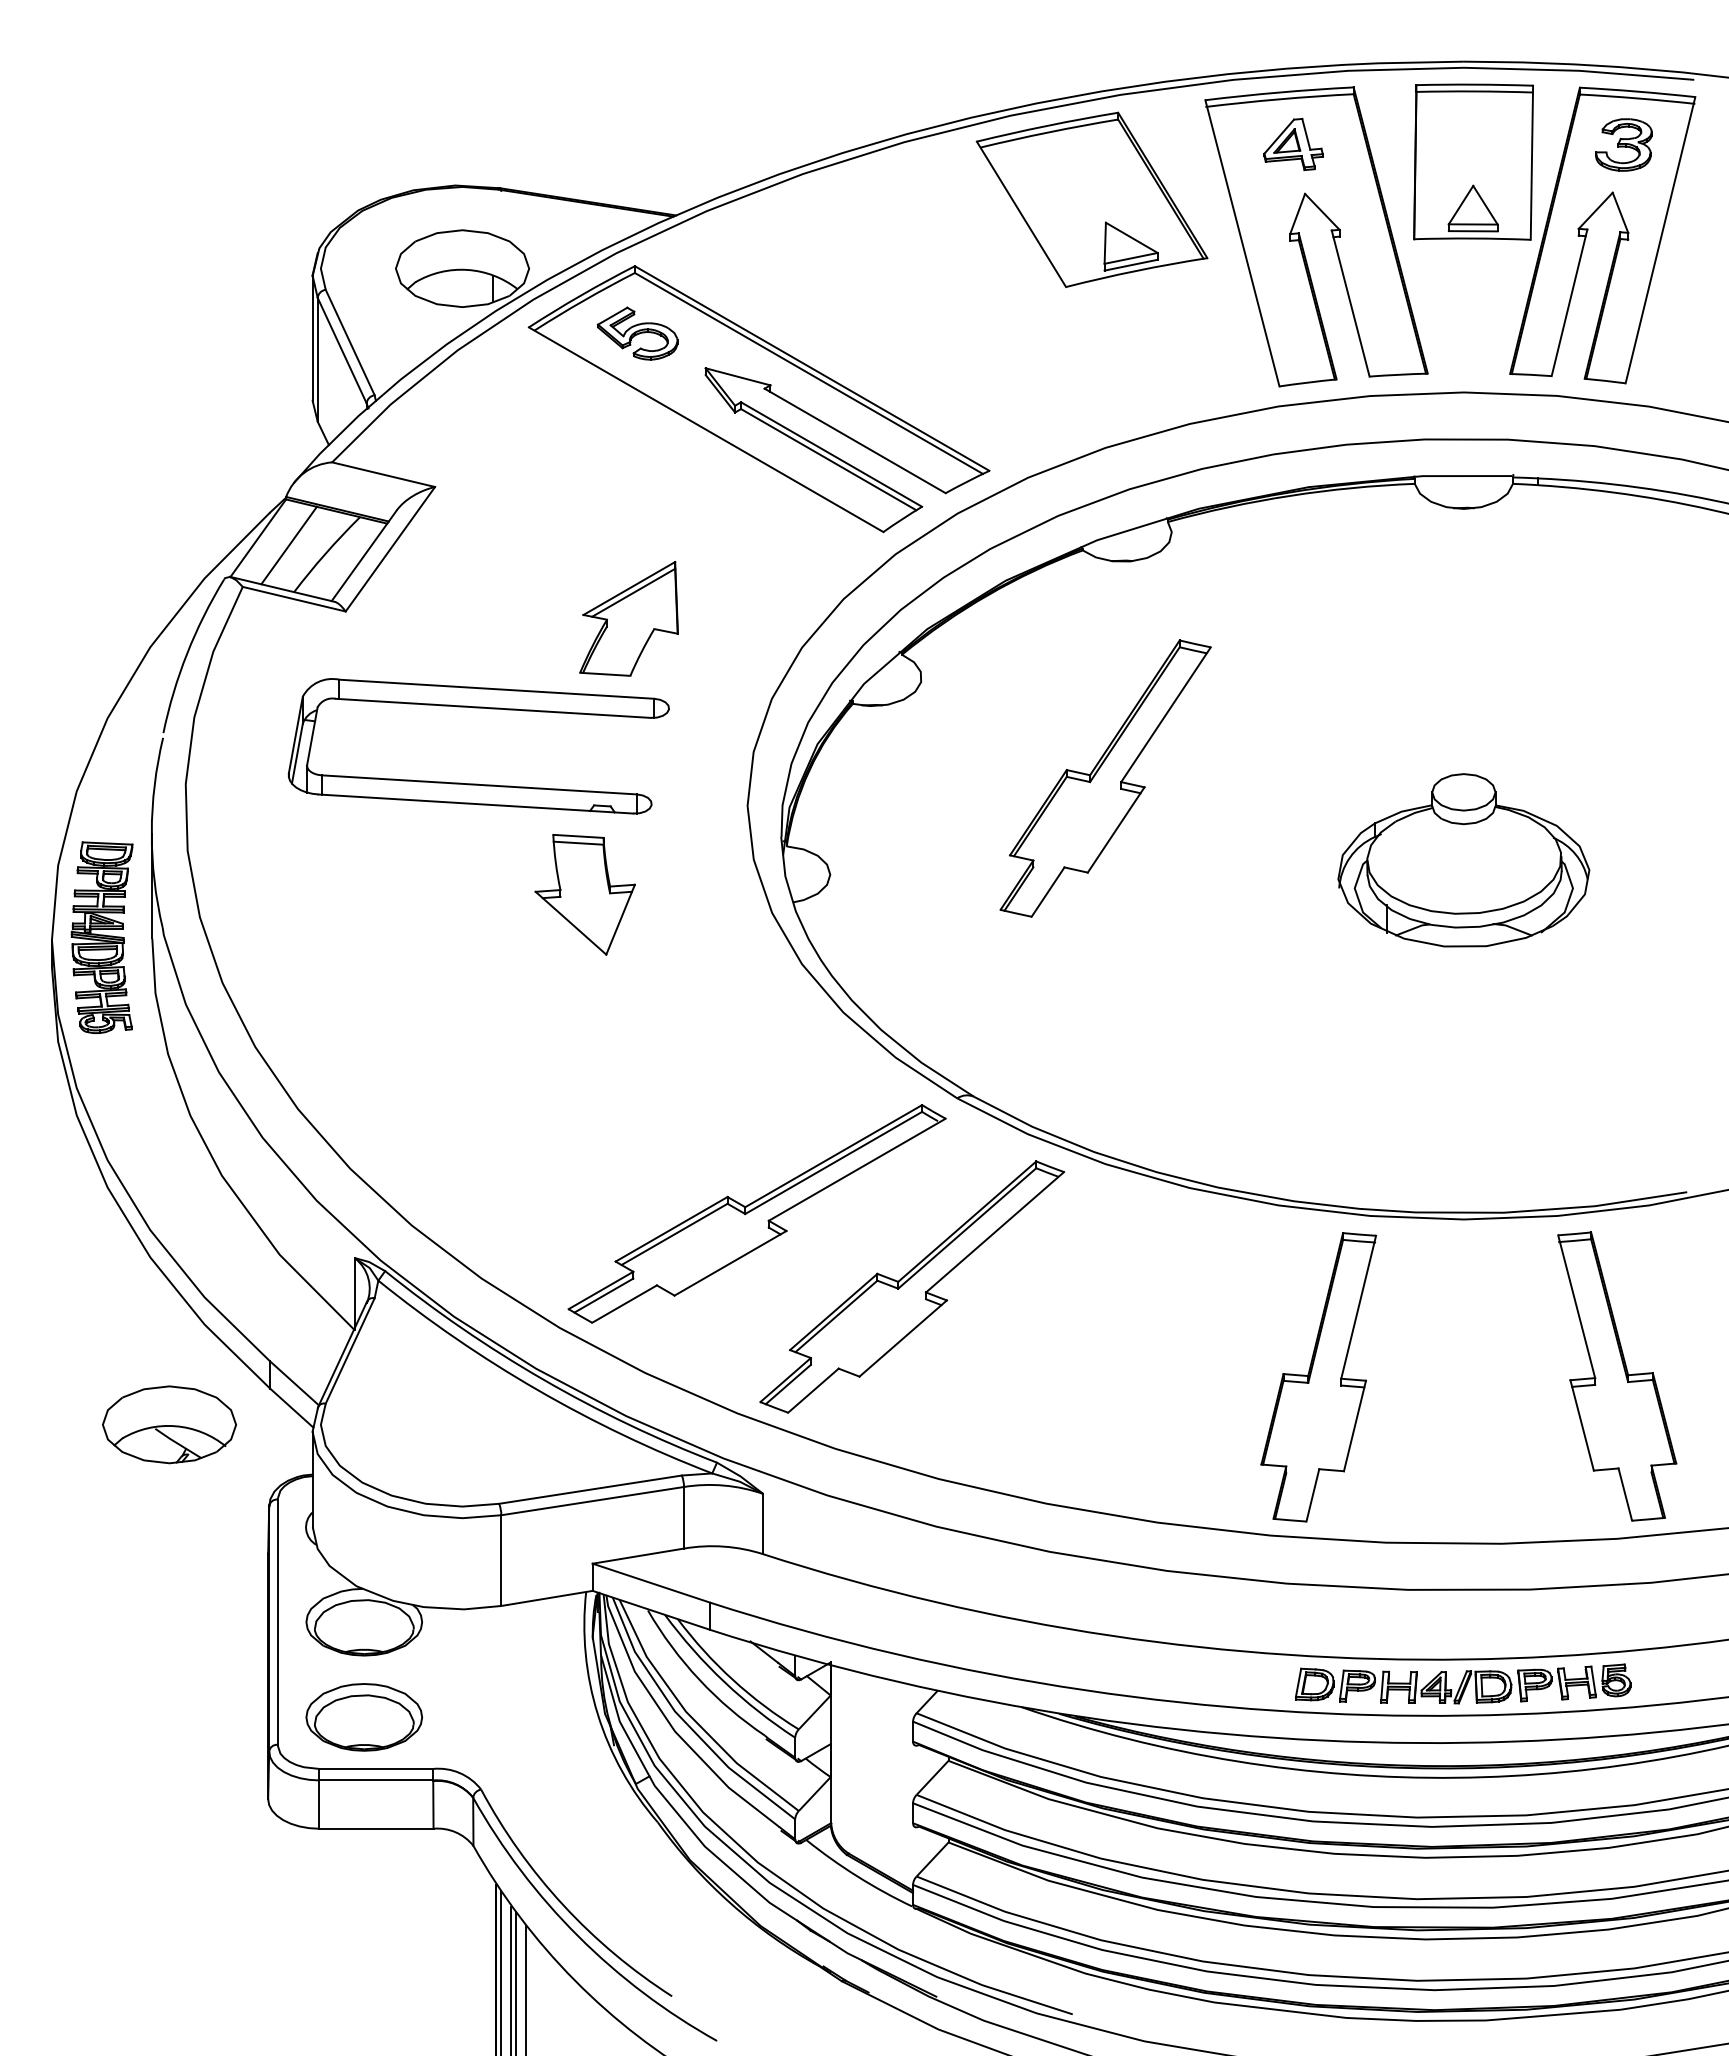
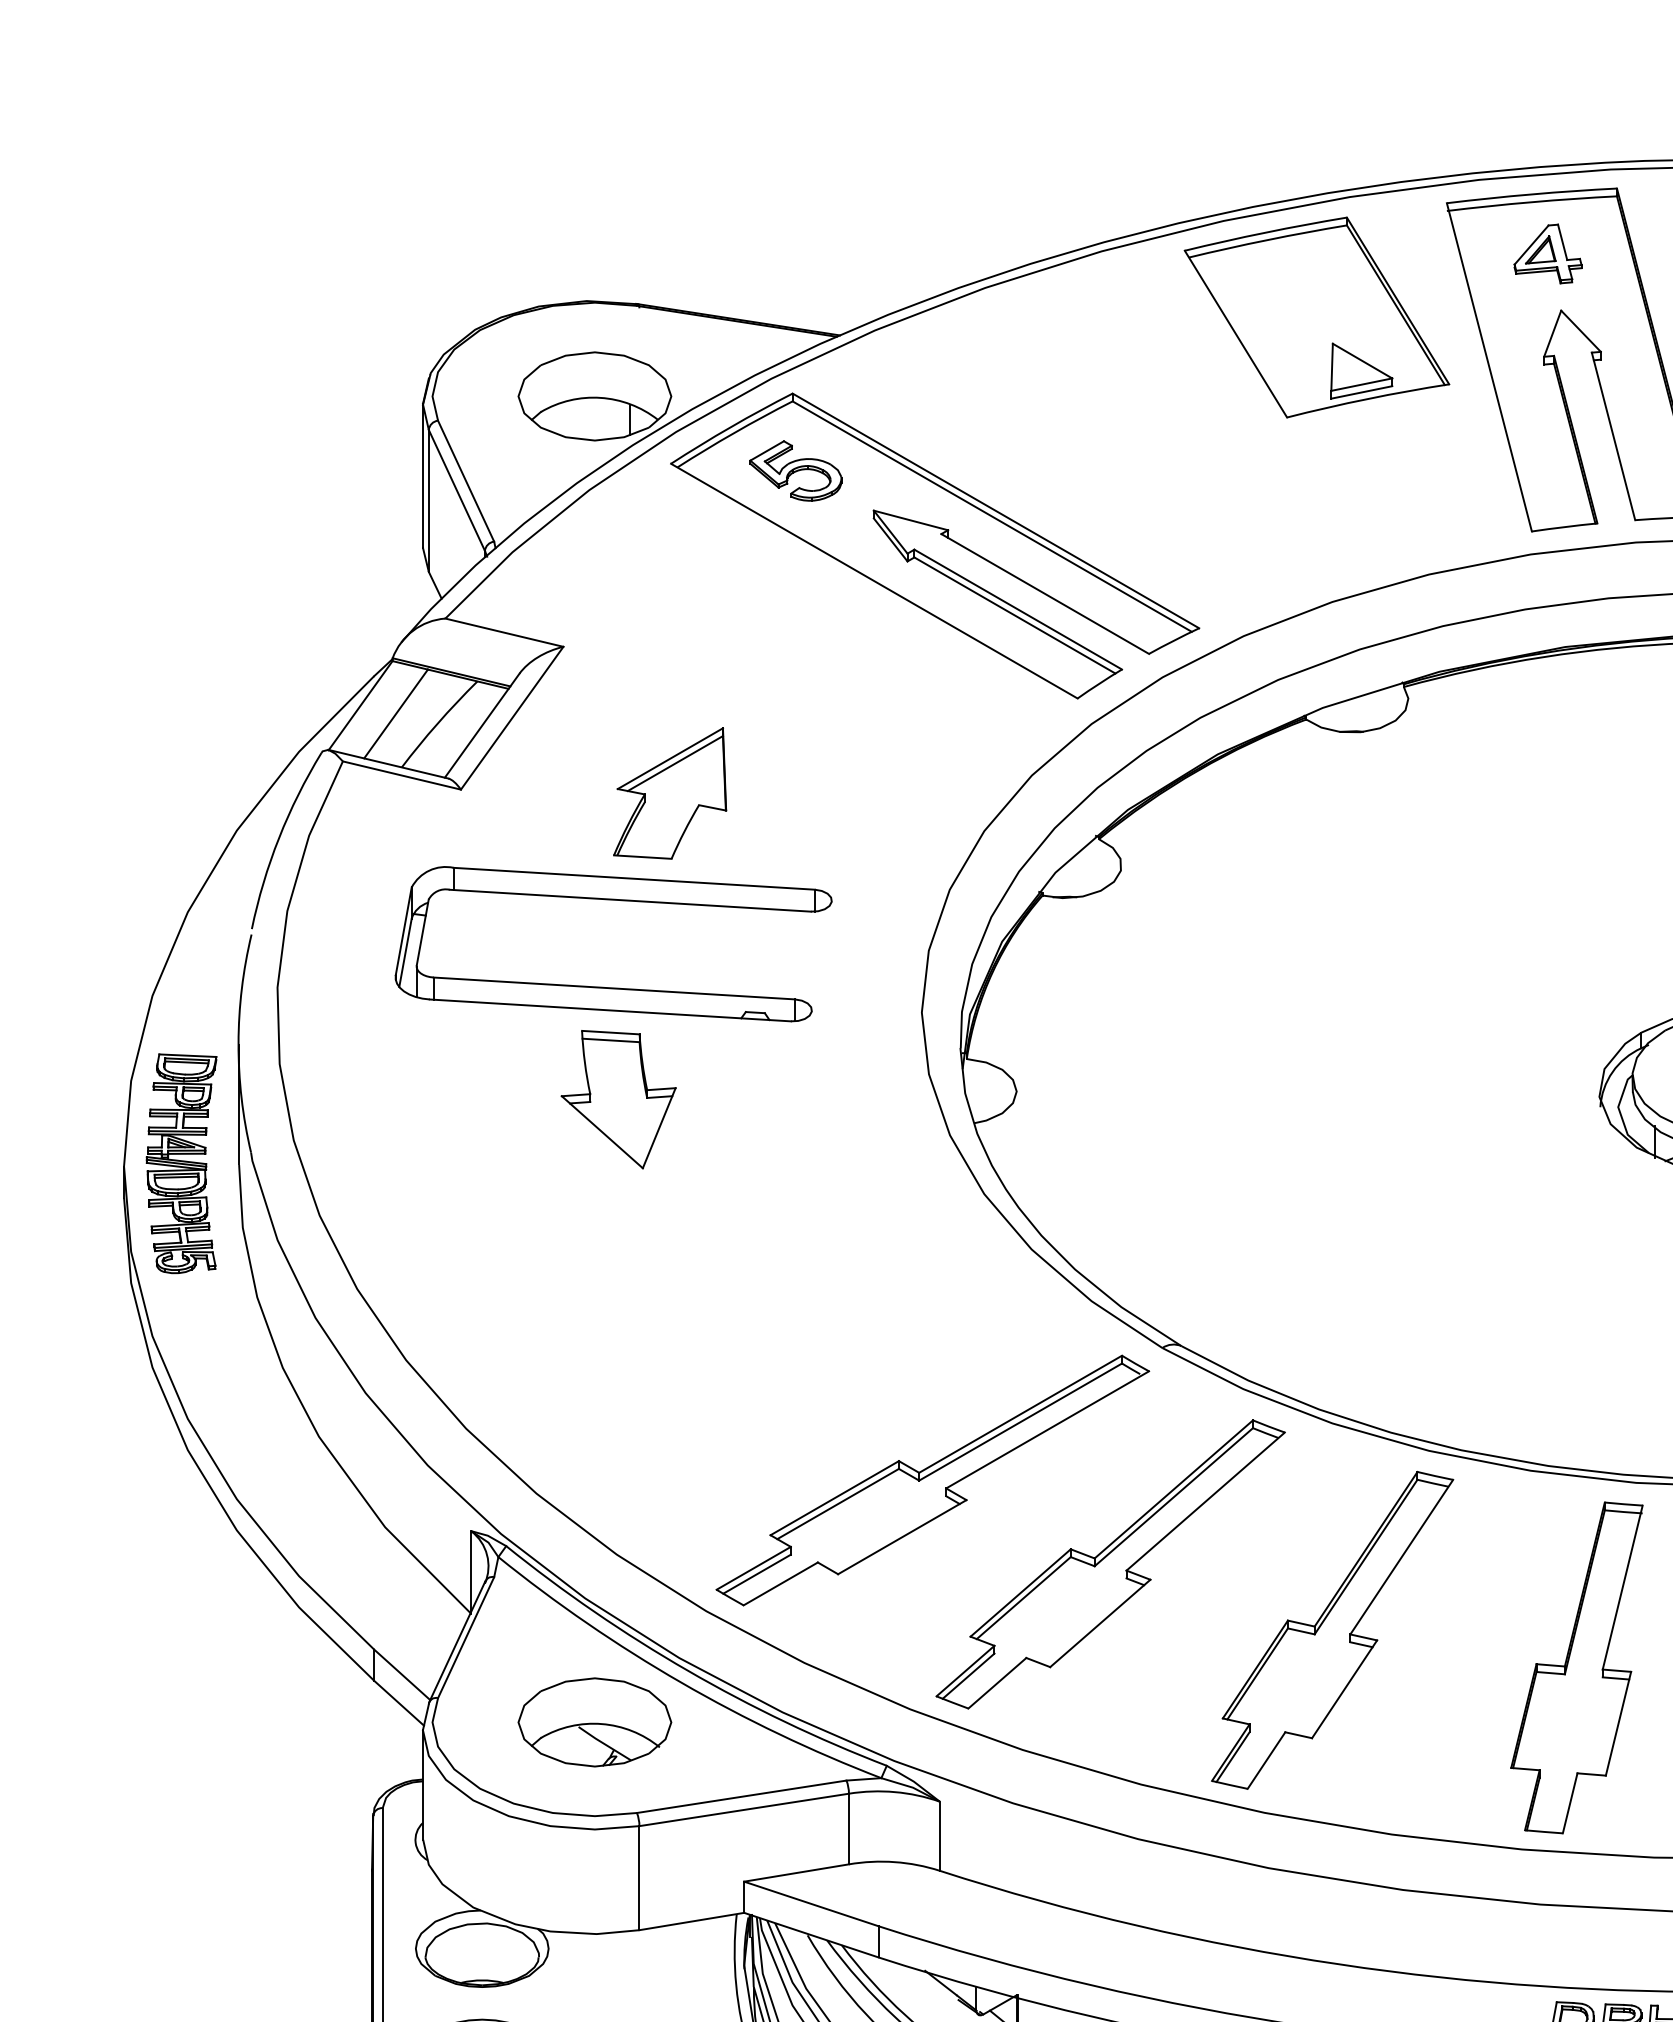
part: (628, 618) -> (669, 793), moved
part: (1105, 778) -> (1332, 1630), moved
part: (584, 894) -> (617, 1099), moved
part: (169, 1424) -> (594, 1722), moved

